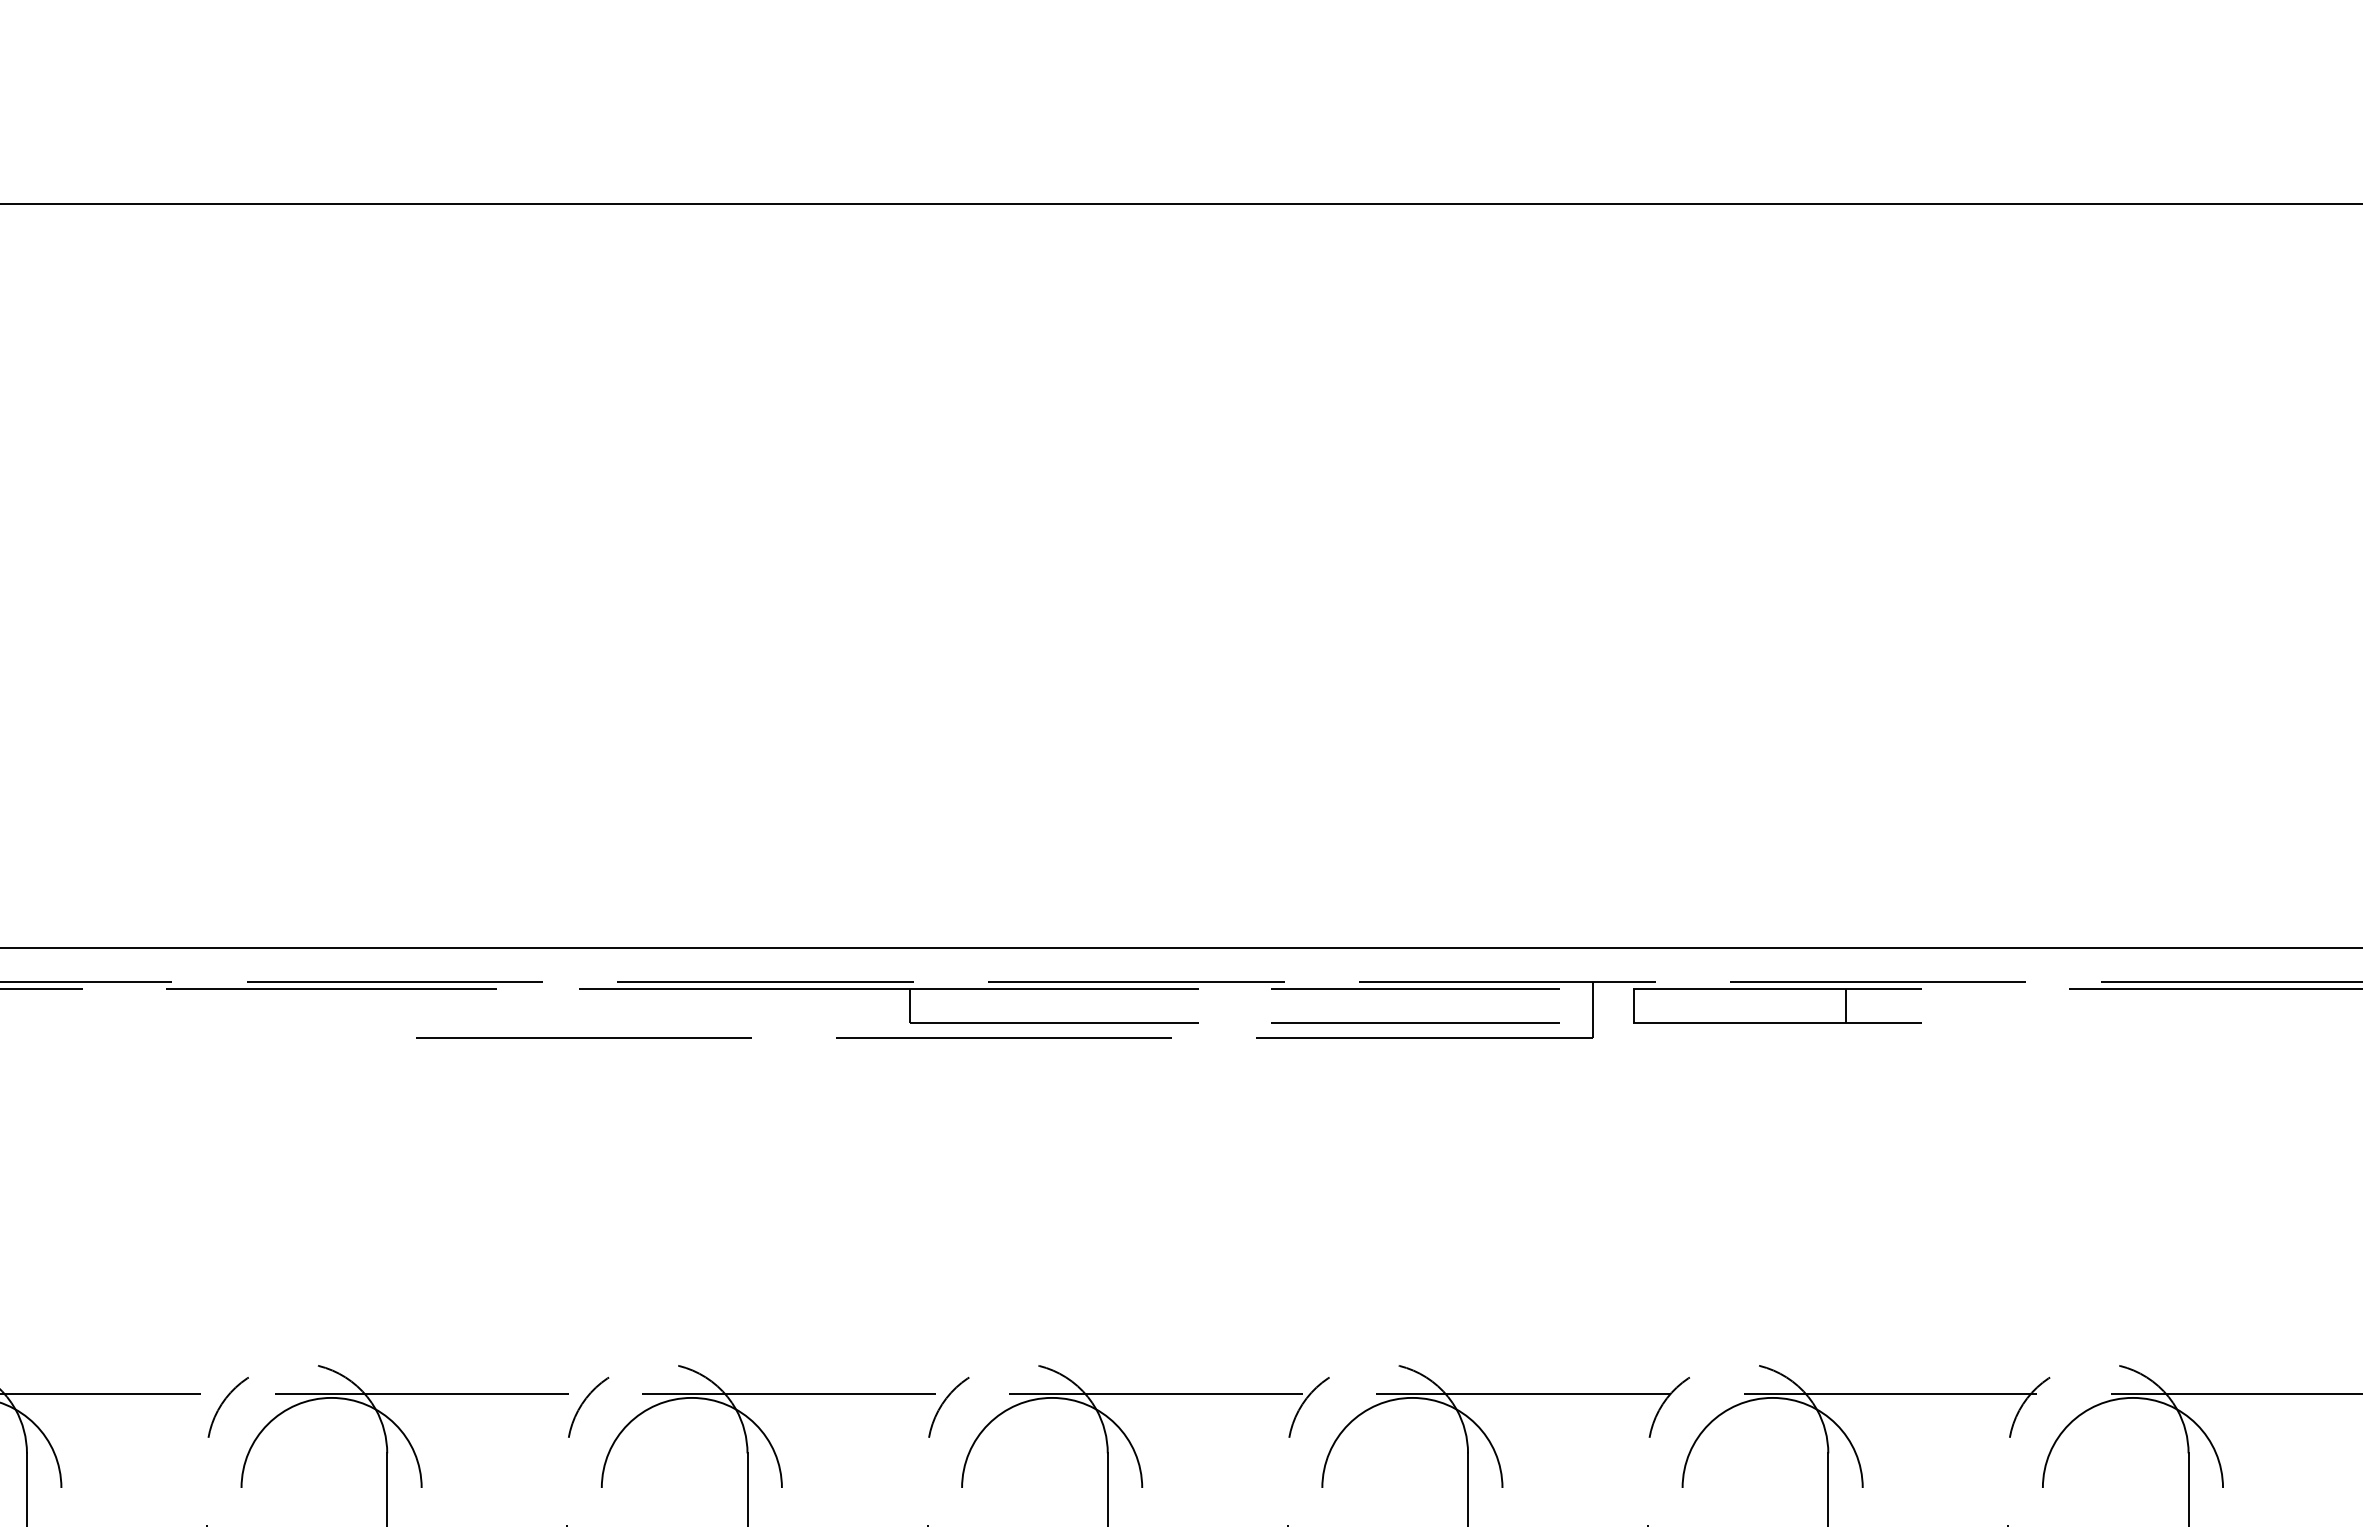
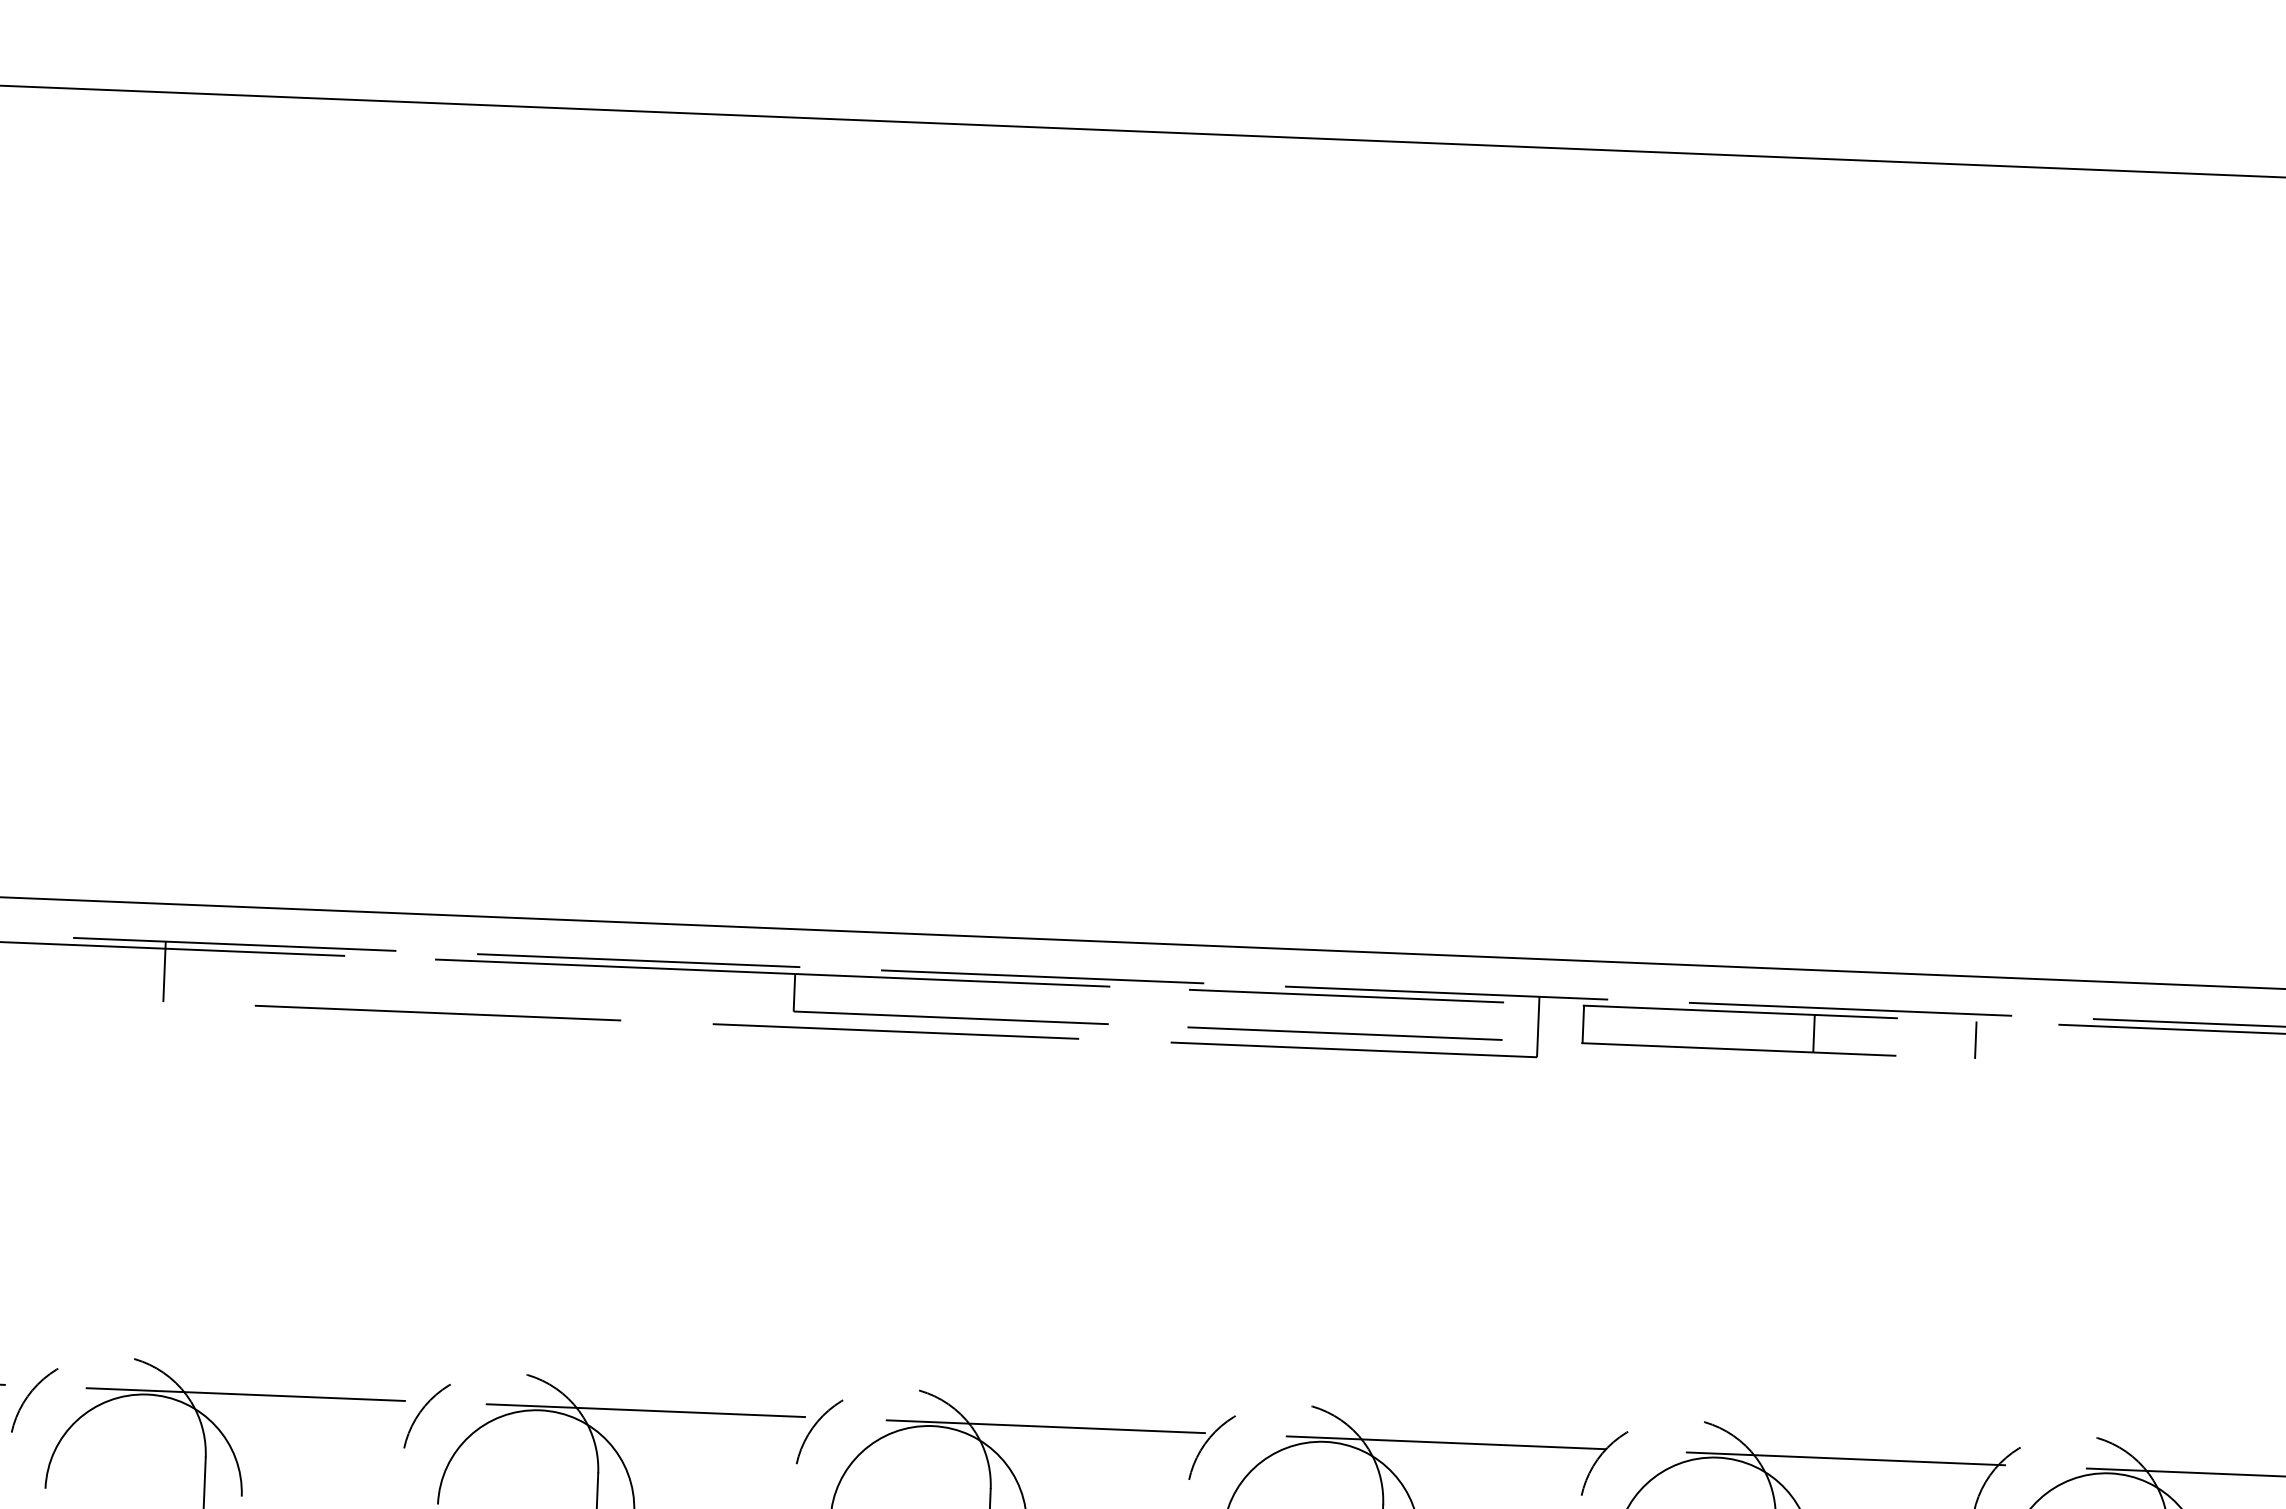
line: (1994, 1005) -> (1976, 1039), added
line: (331, 1009) -> (164, 971), added

